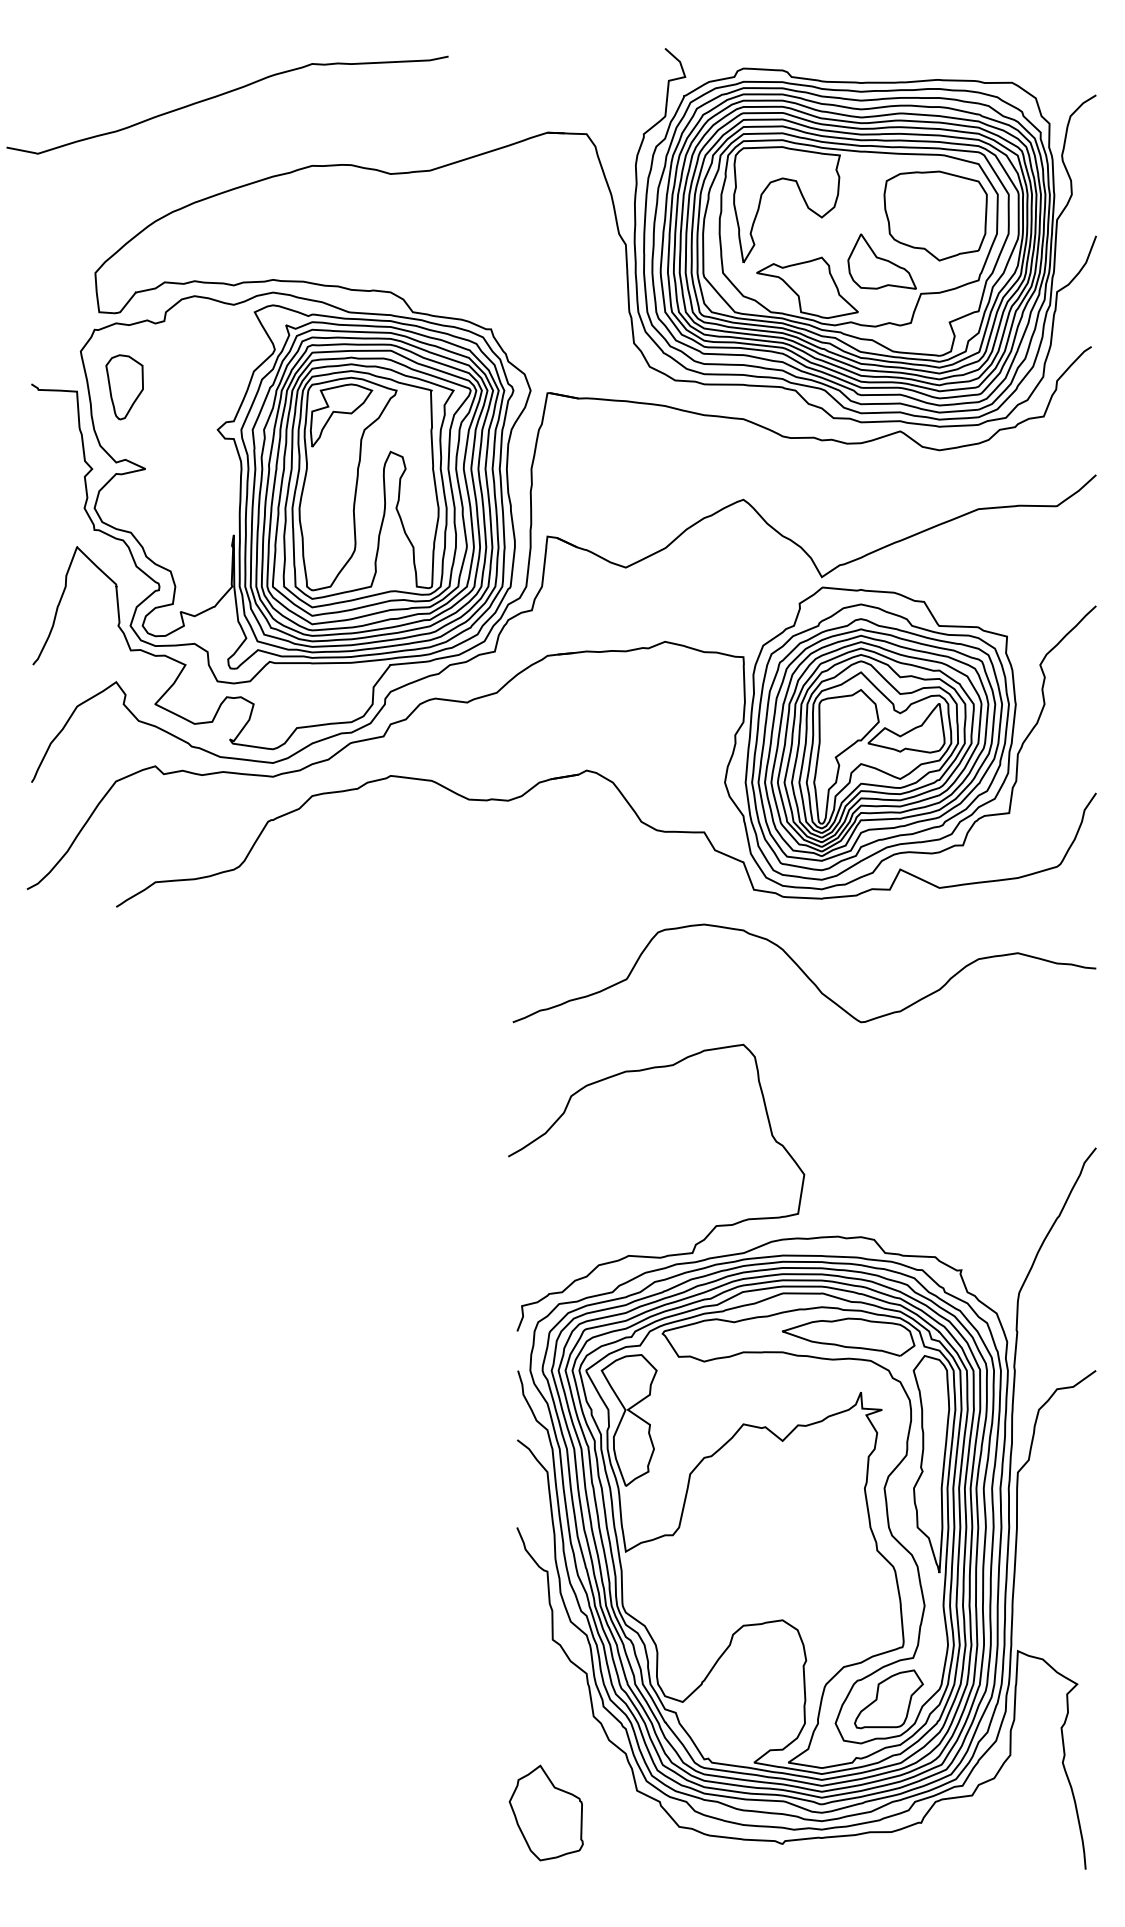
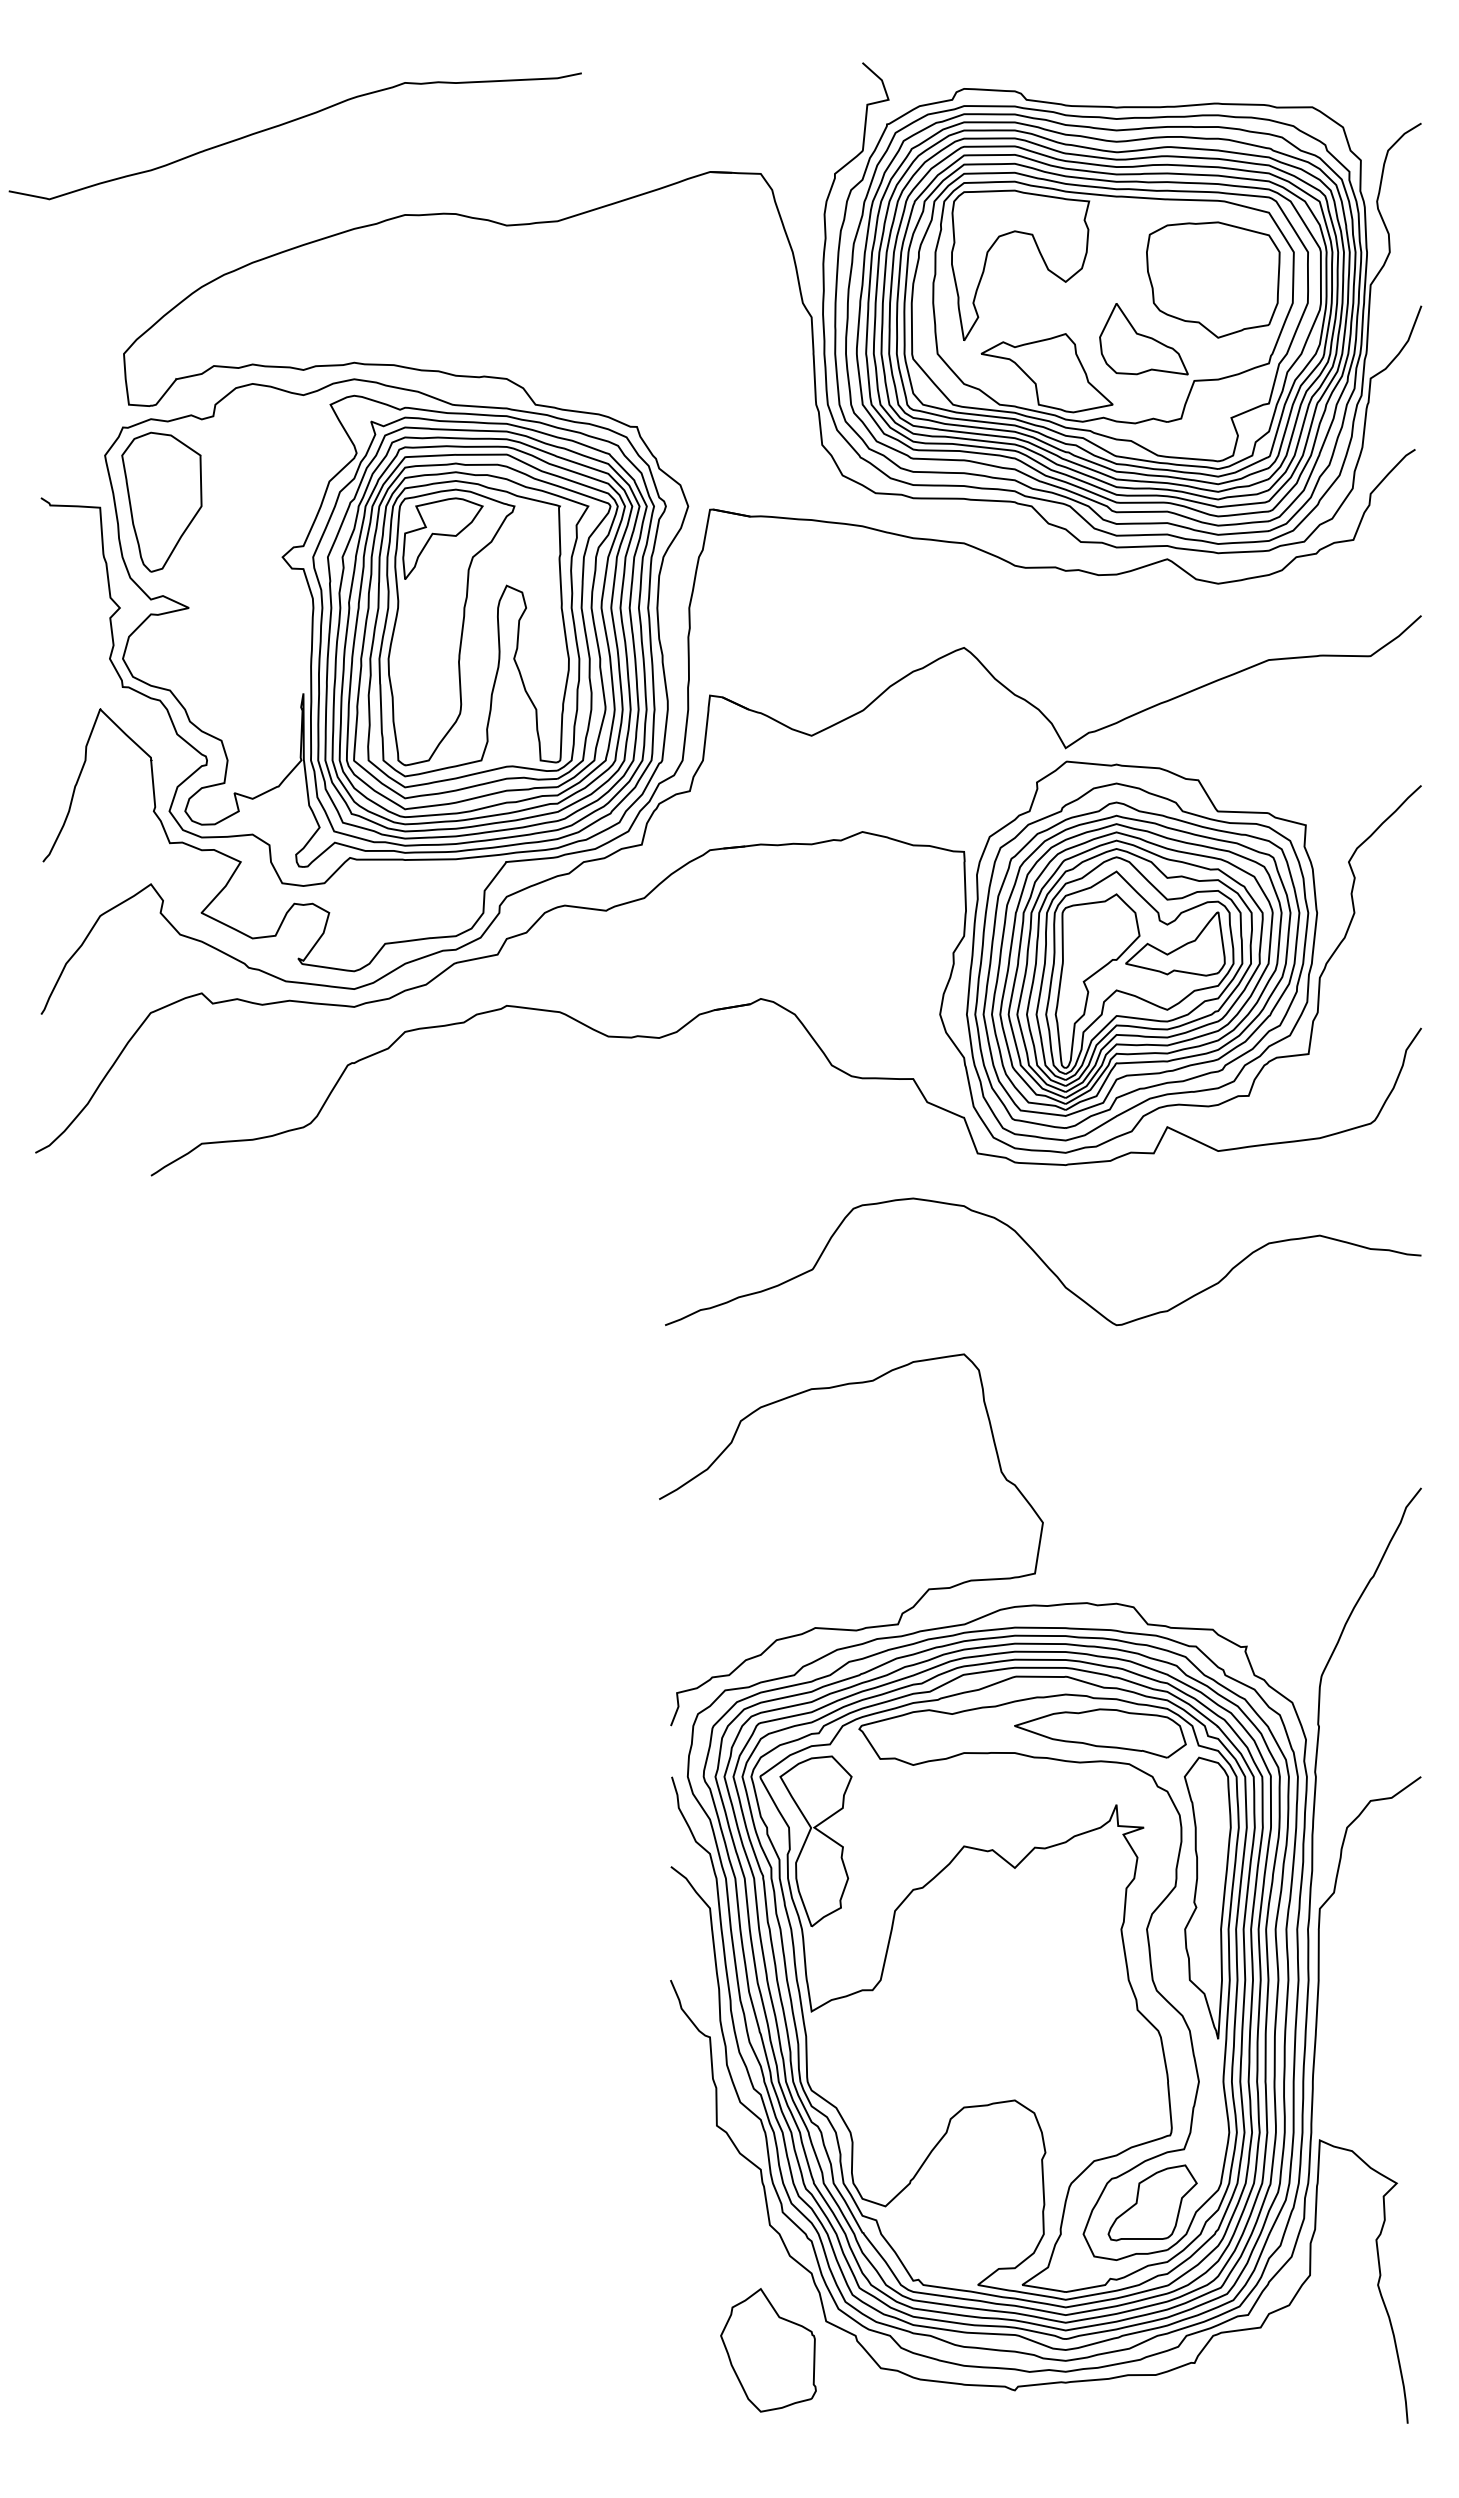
part: (124, 386) -> (161, 501), size x1.67
part: (546, 1813) -> (768, 2350), moved

